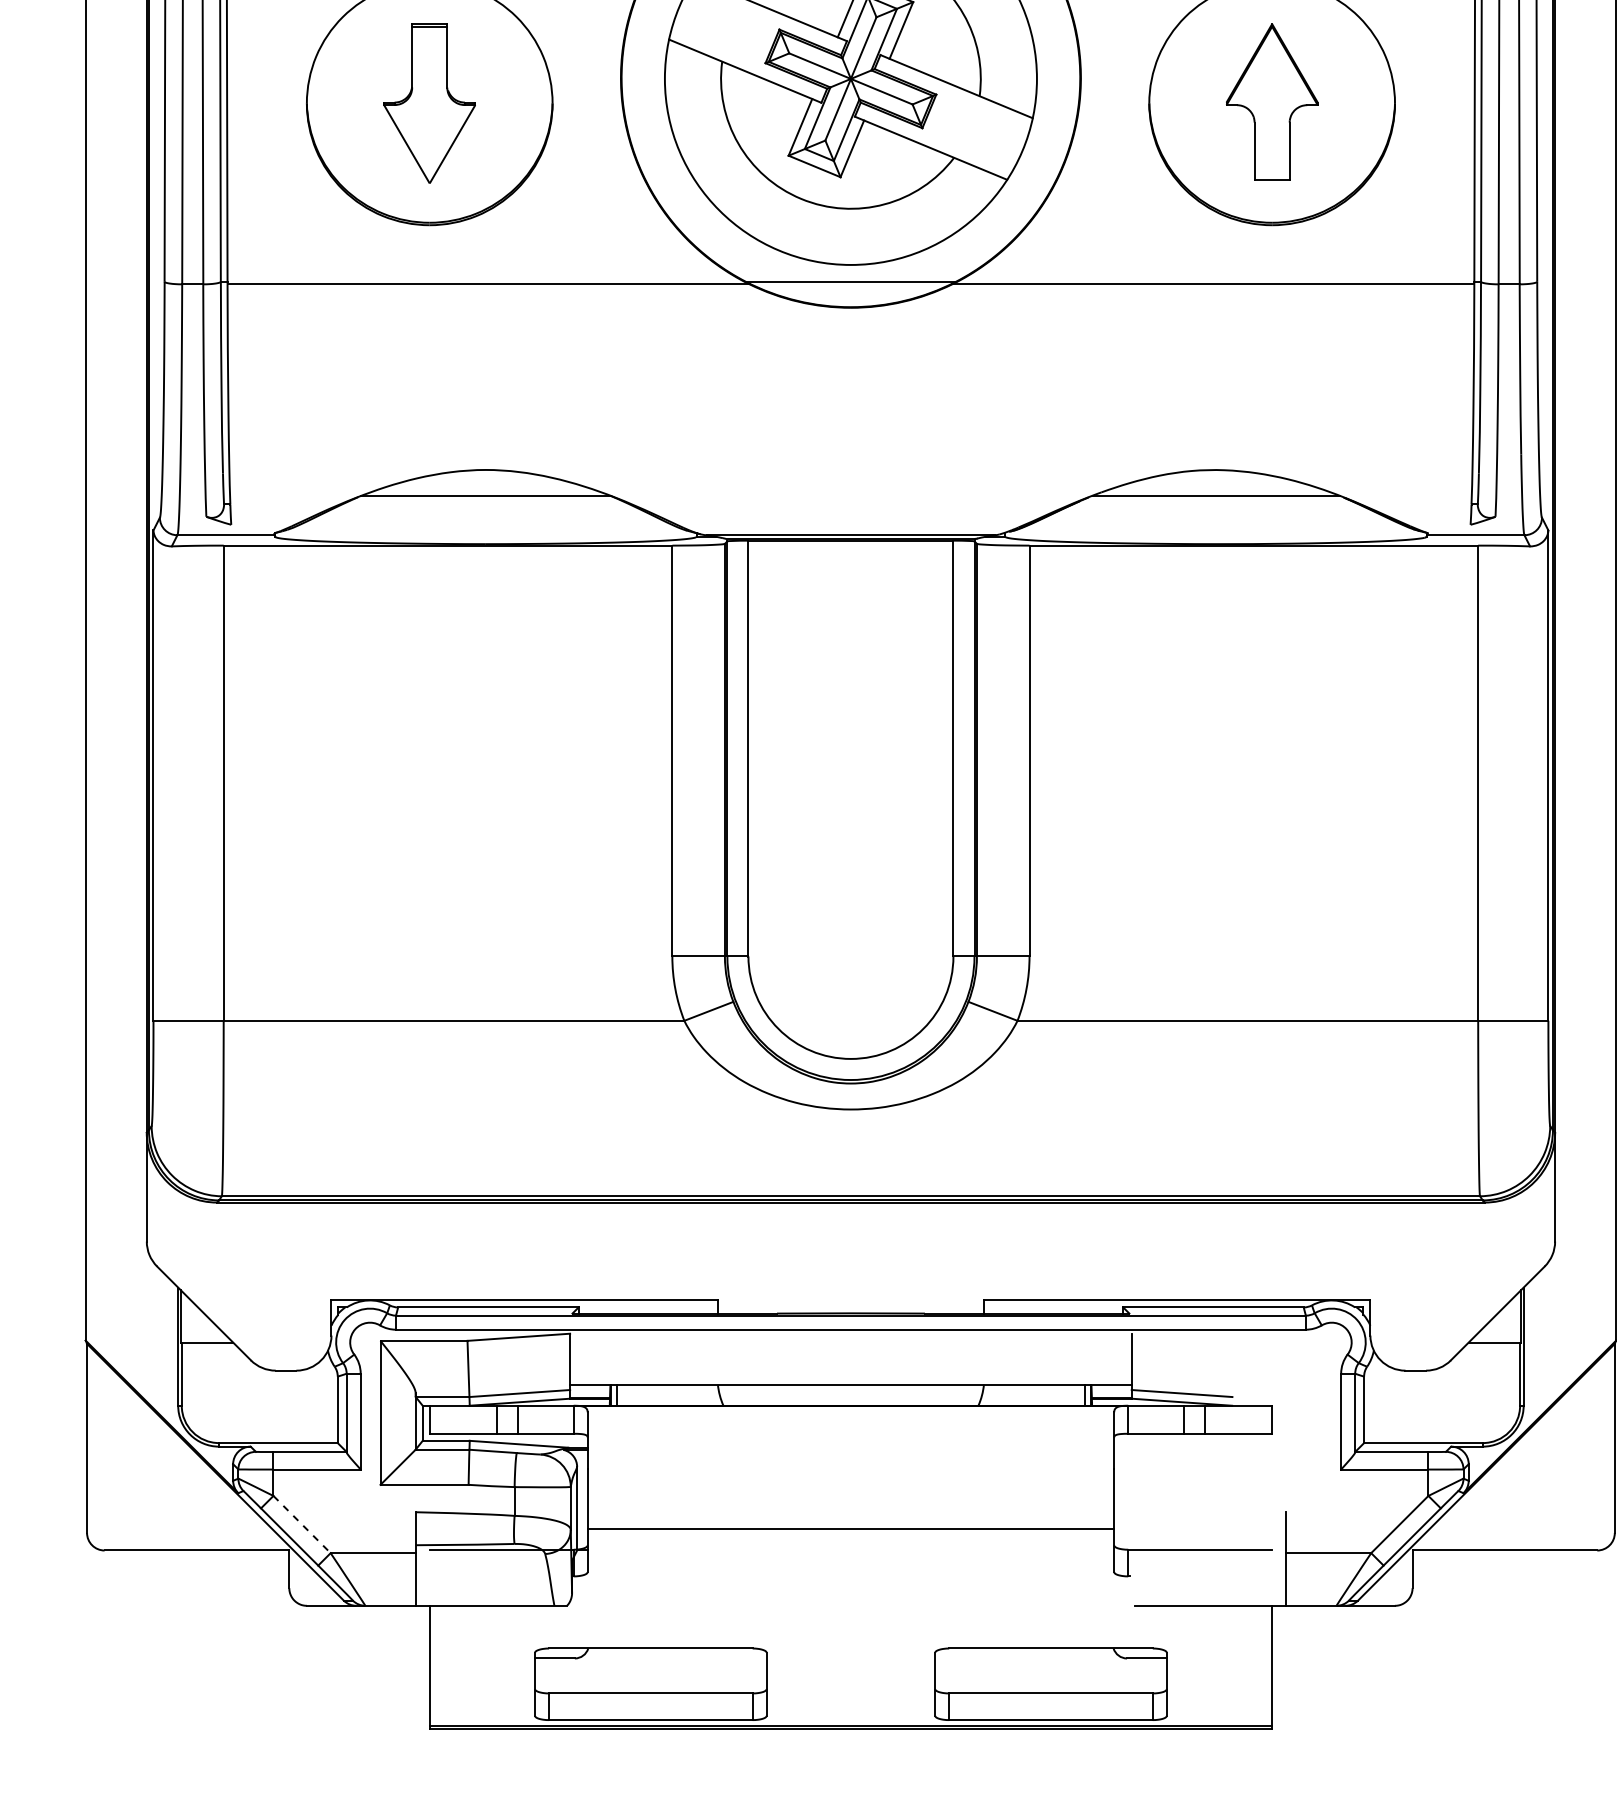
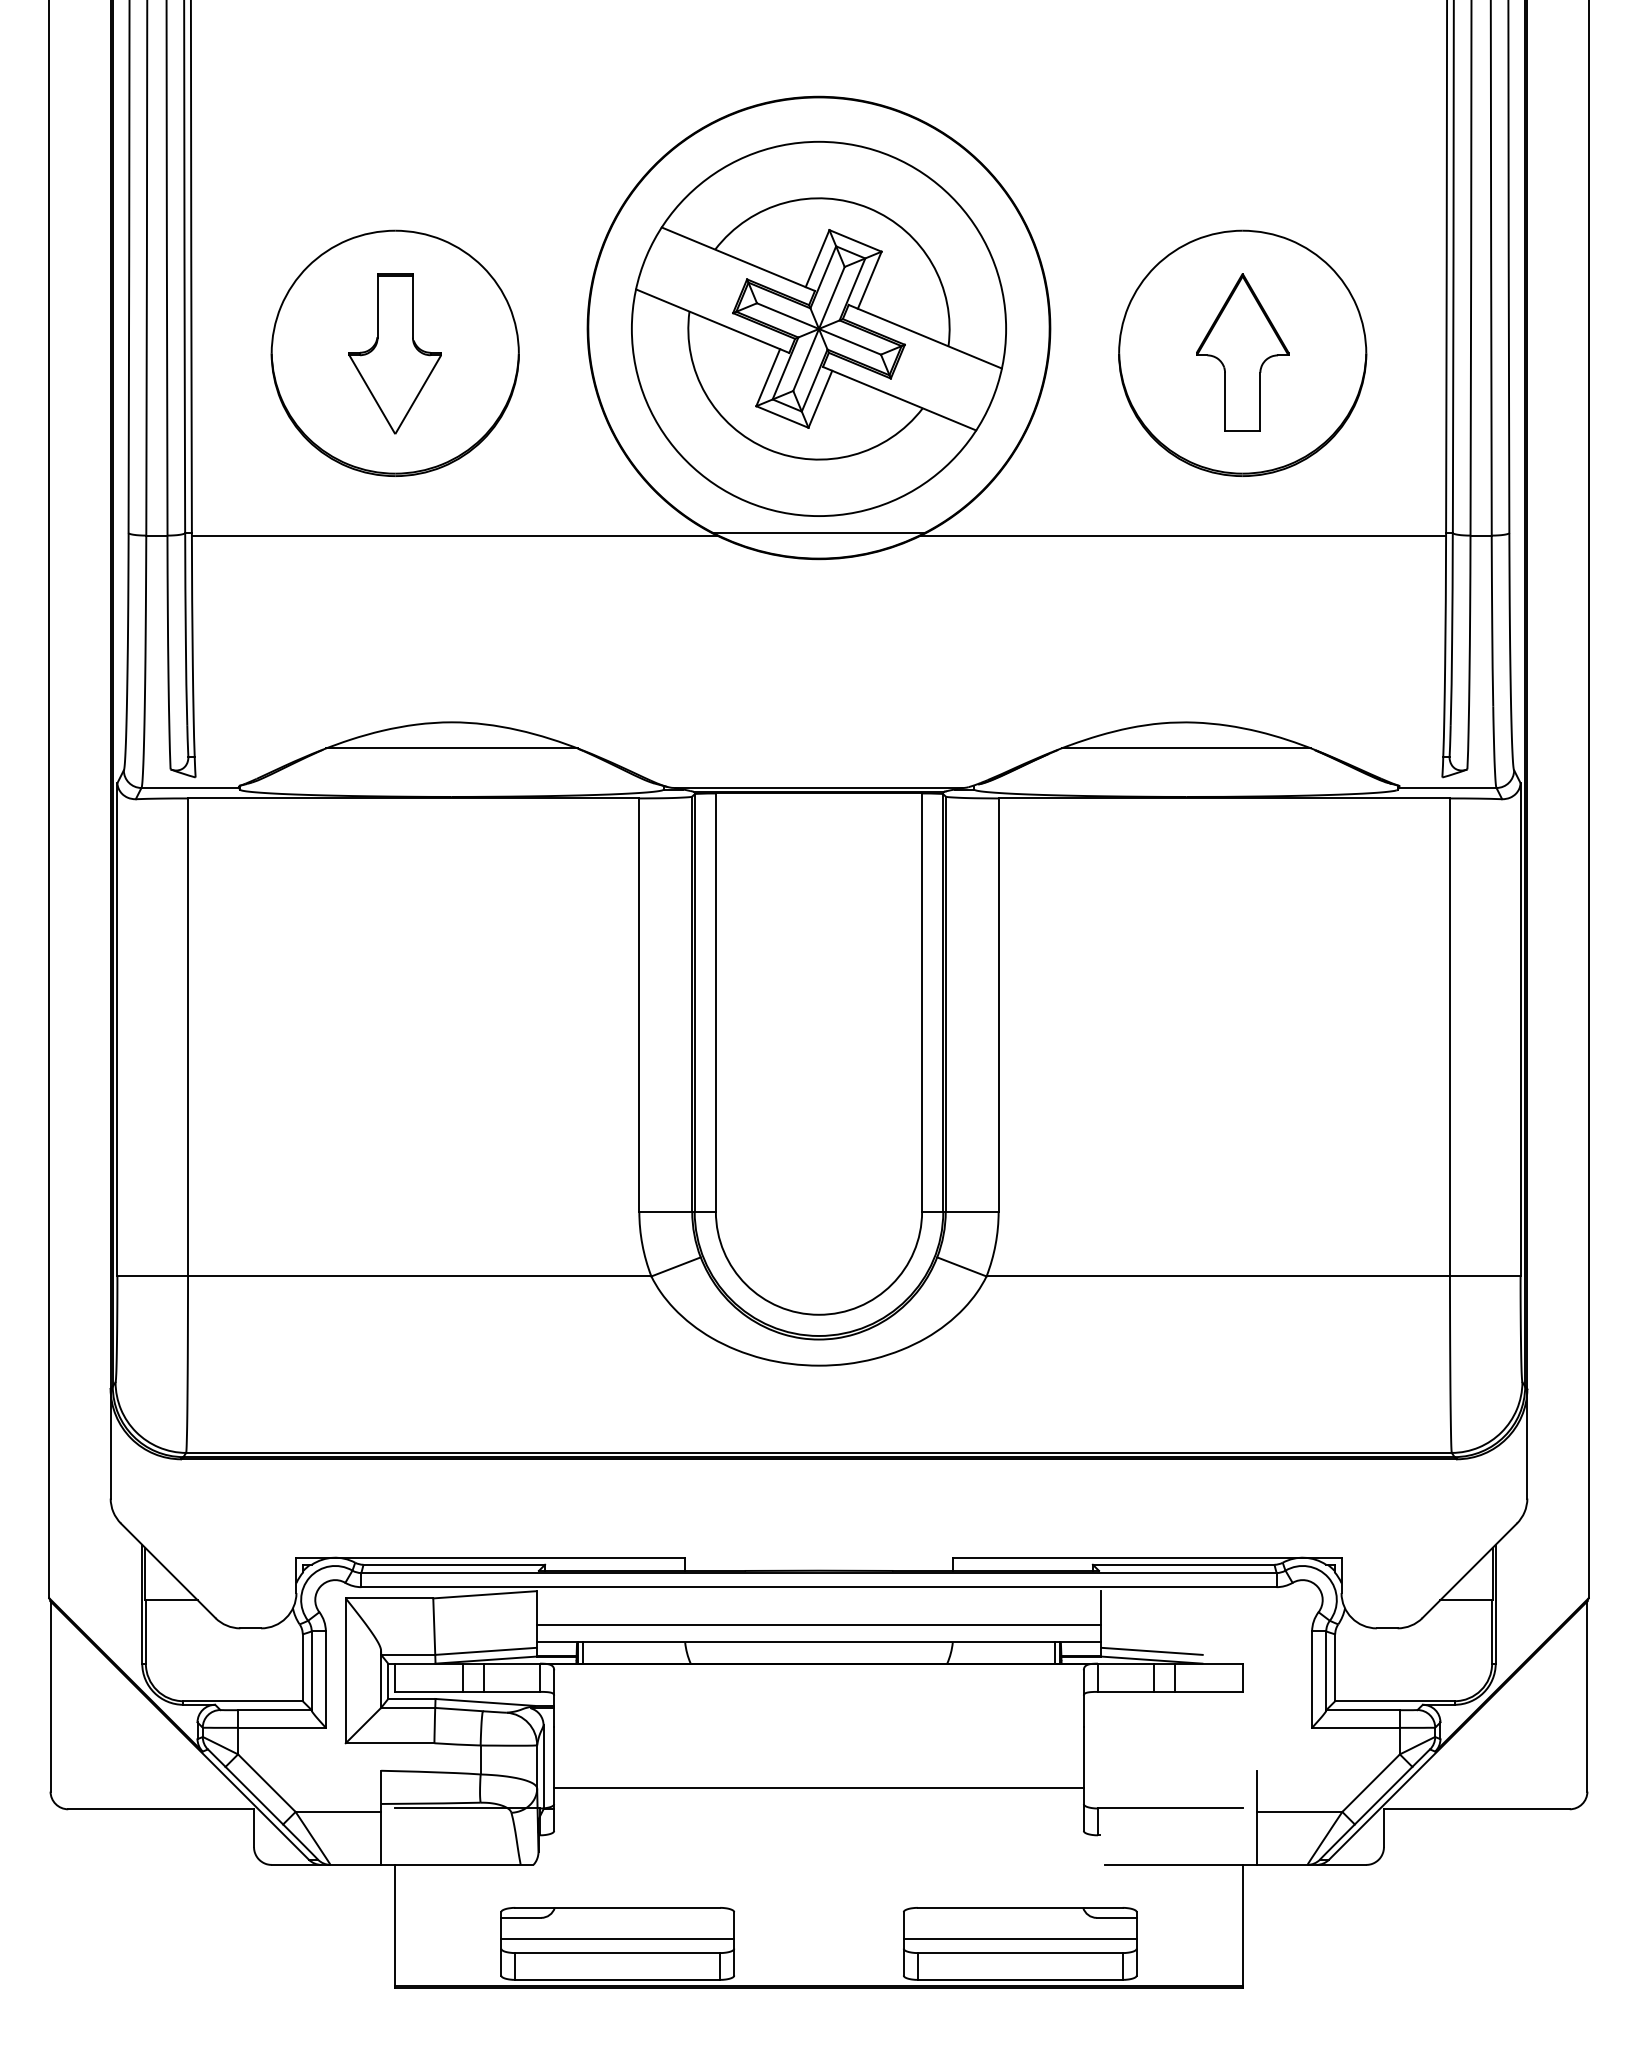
line: (850, 1366) -> (818, 1624), added
line: (301, 1524) -> (266, 1783), dashed -> solid
line: (650, 1679) -> (617, 1939), added
line: (1050, 1679) -> (1019, 1939), added

